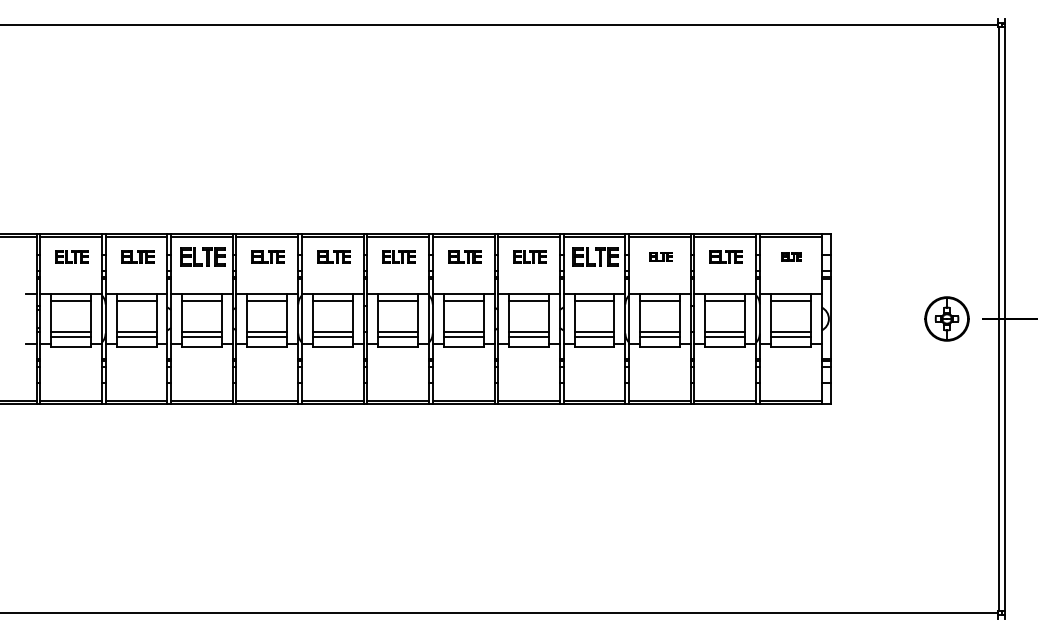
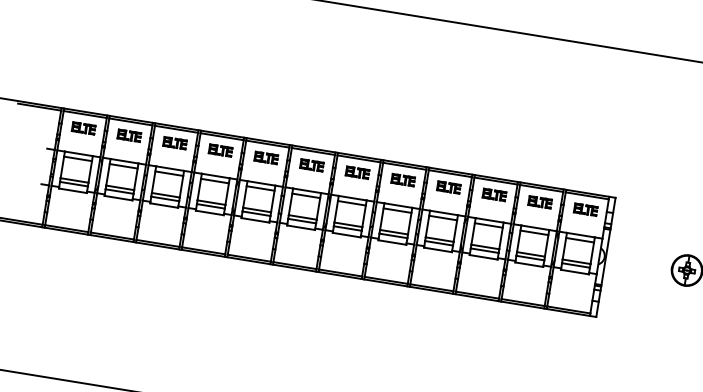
part: (202, 256) -> (174, 142), size x0.71
part: (594, 256) -> (448, 187), size x0.71
part: (660, 256) -> (494, 194), size x1.43
part: (791, 256) -> (585, 209), size x1.67

